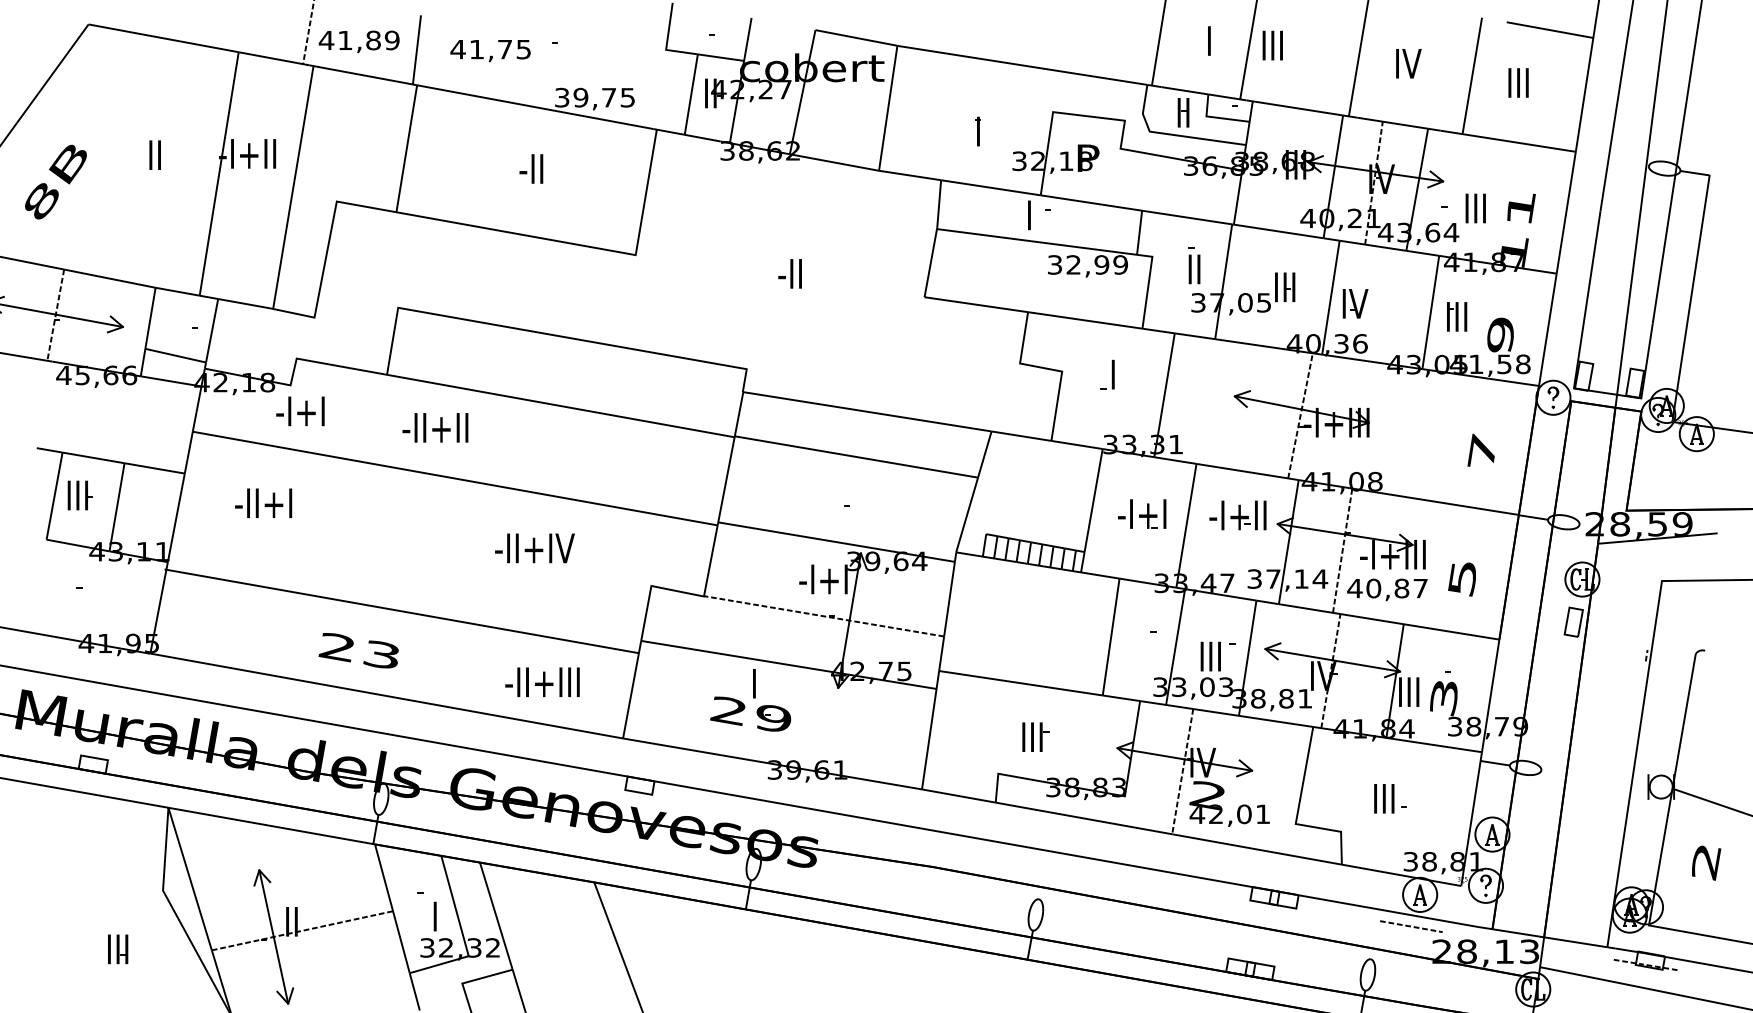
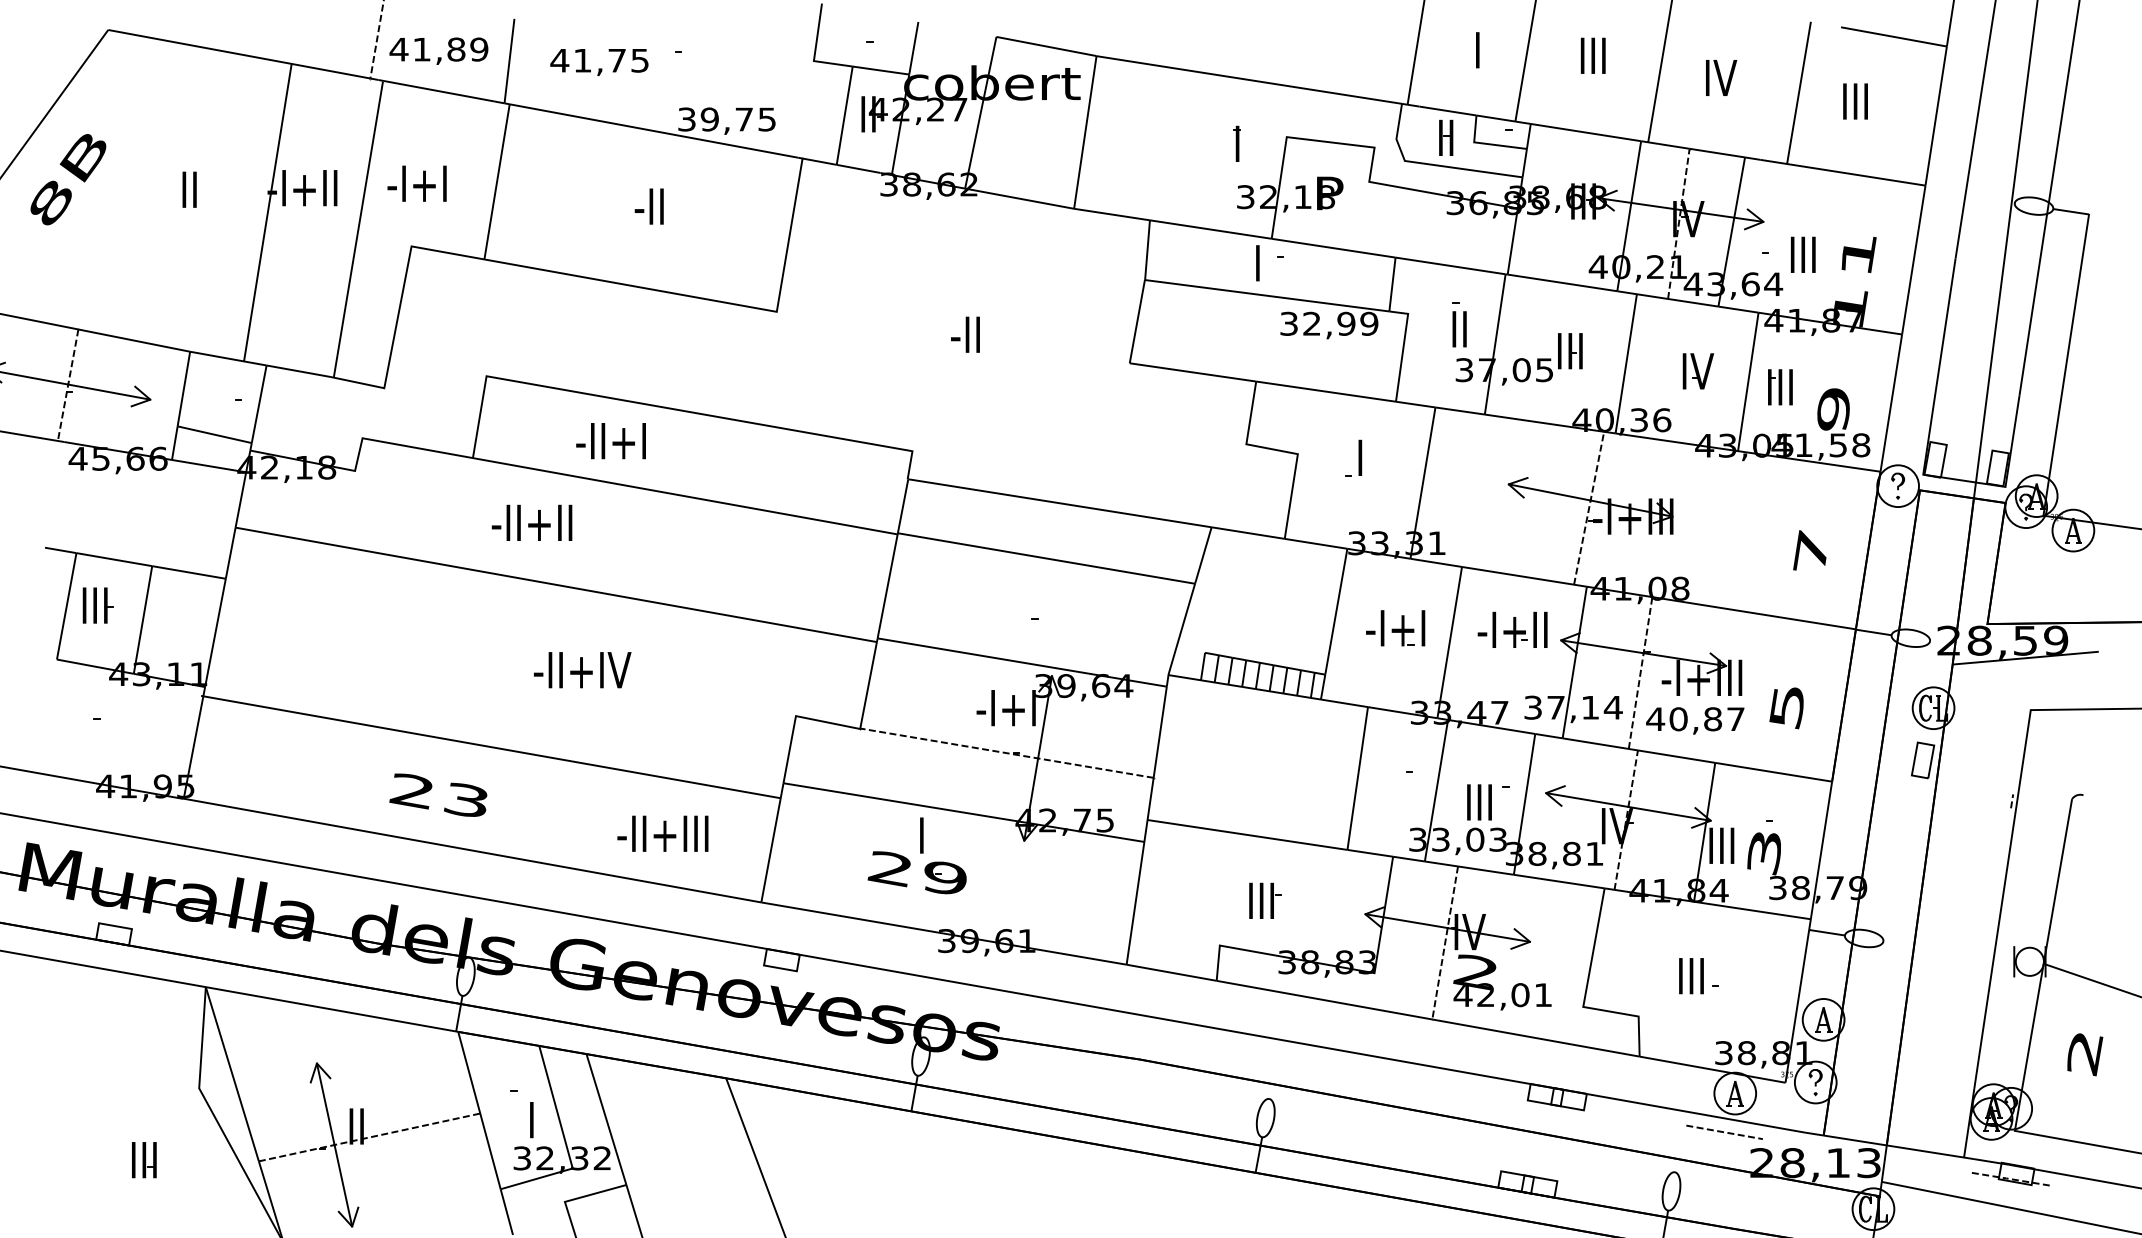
text: (1272, 45) -> (1592, 55), moved
part: (977, 131) -> (1236, 143), moved
text: (56, 182) -> (68, 179), moved
part: (1355, 303) -> (1698, 371), moved
text: (299, 411) -> (416, 183), moved
text: (263, 503) -> (610, 441), moved
text: (534, 548) -> (582, 670), moved

